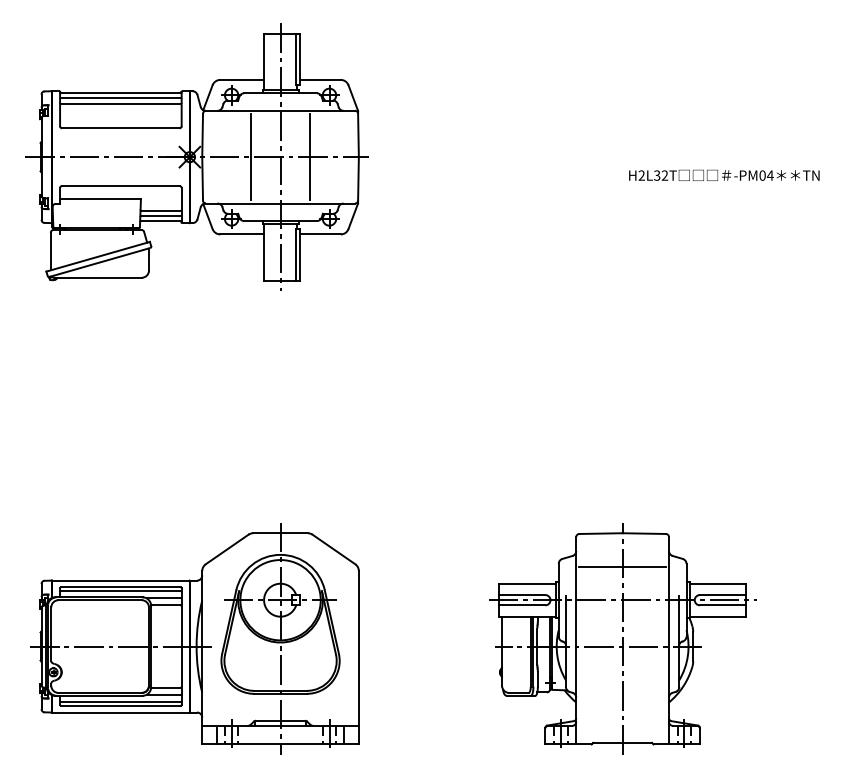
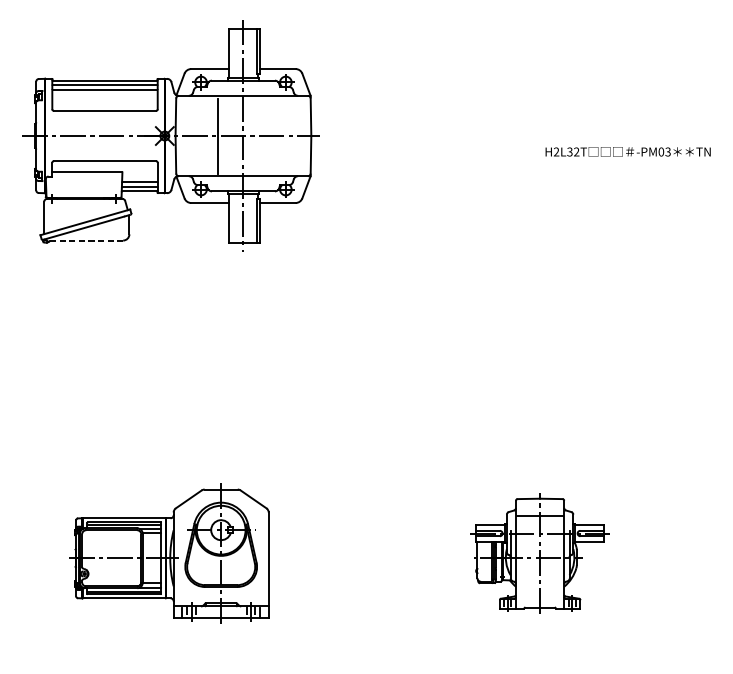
line: (310, 156) -> (269, 135), removed
text: (769, 175) -> (667, 151), -PM04 -> -PM03
line: (97, 277) -> (84, 240), solid -> dashed
part: (194, 638) -> (168, 553), size x0.7
part: (622, 638) -> (539, 553), size x0.6

